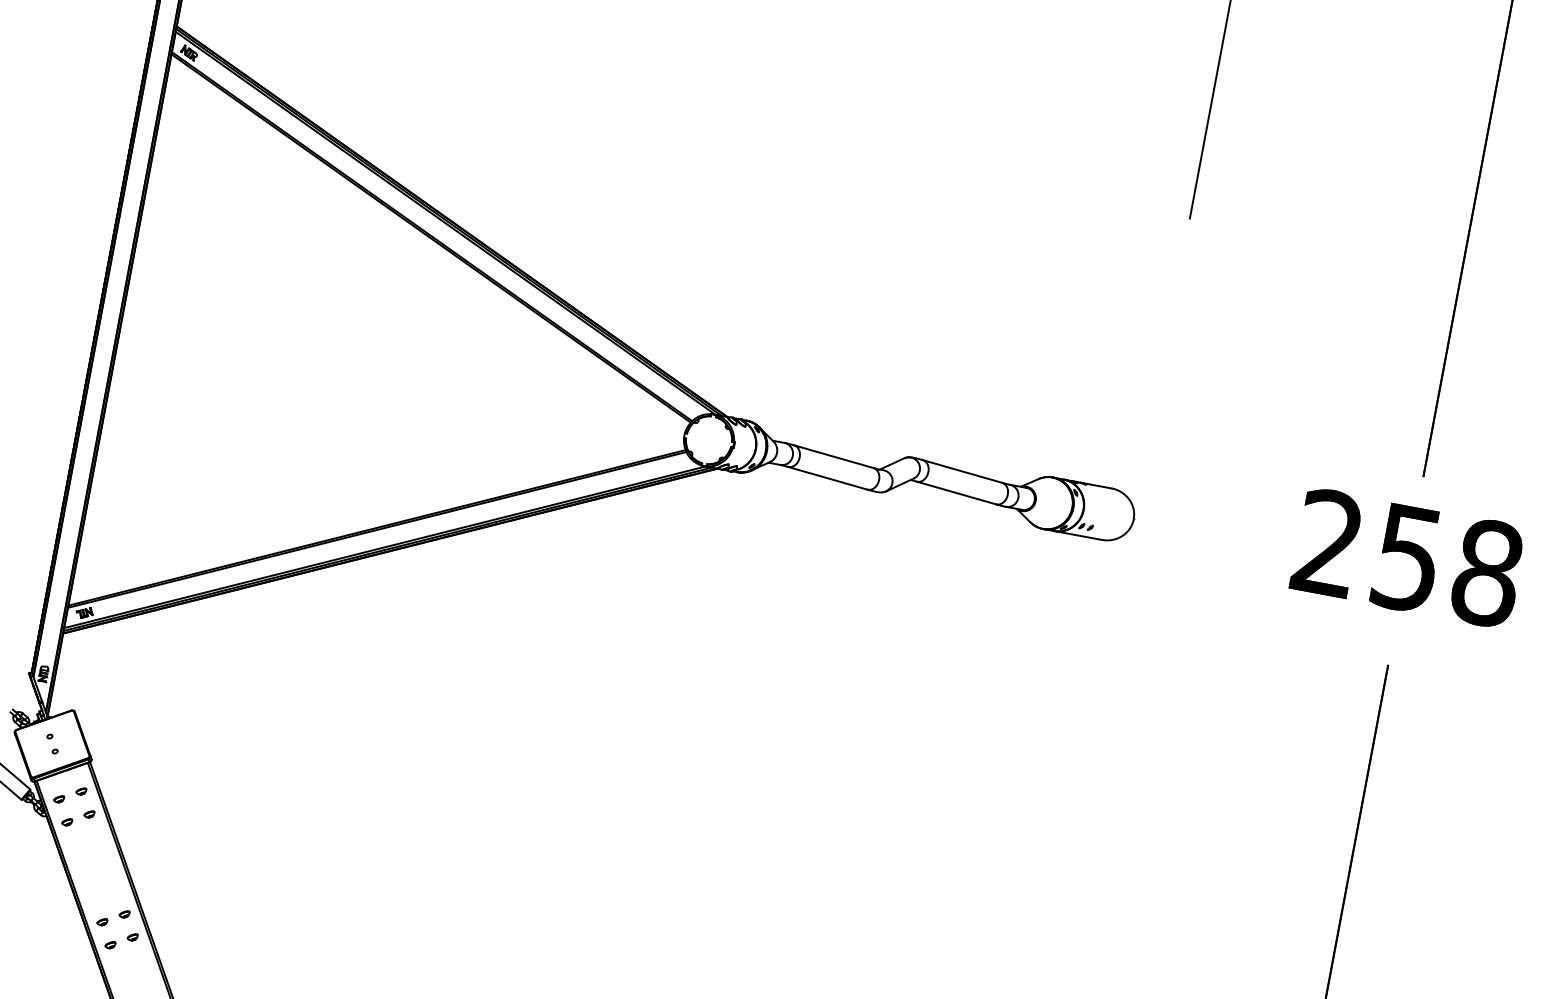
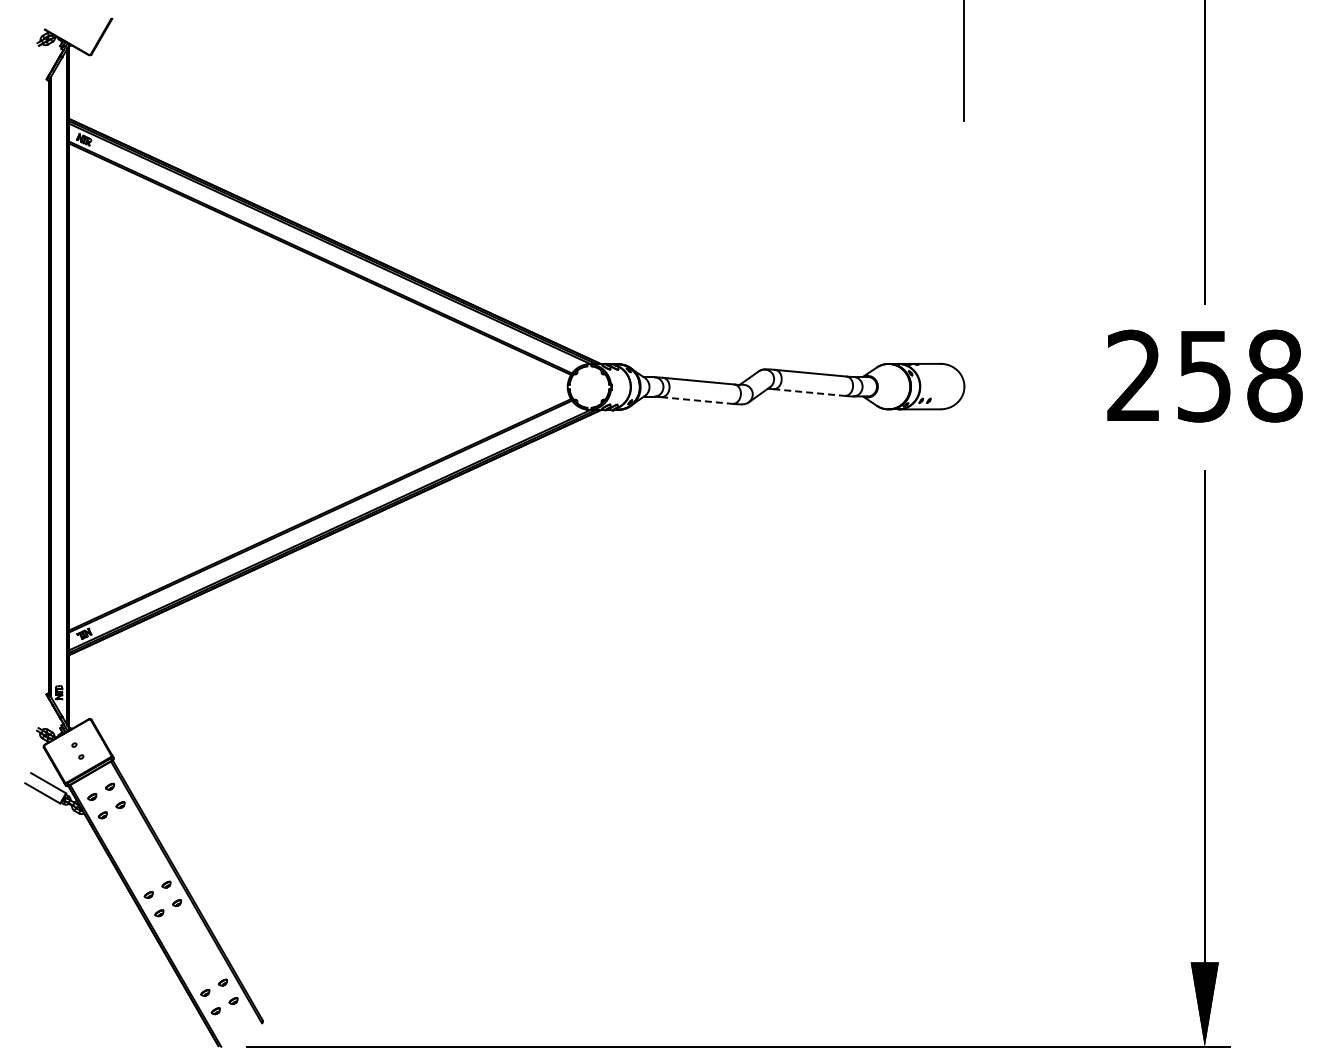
line: (827, 478) -> (696, 400), solid -> dashed
line: (955, 492) -> (808, 392), solid -> dashed

